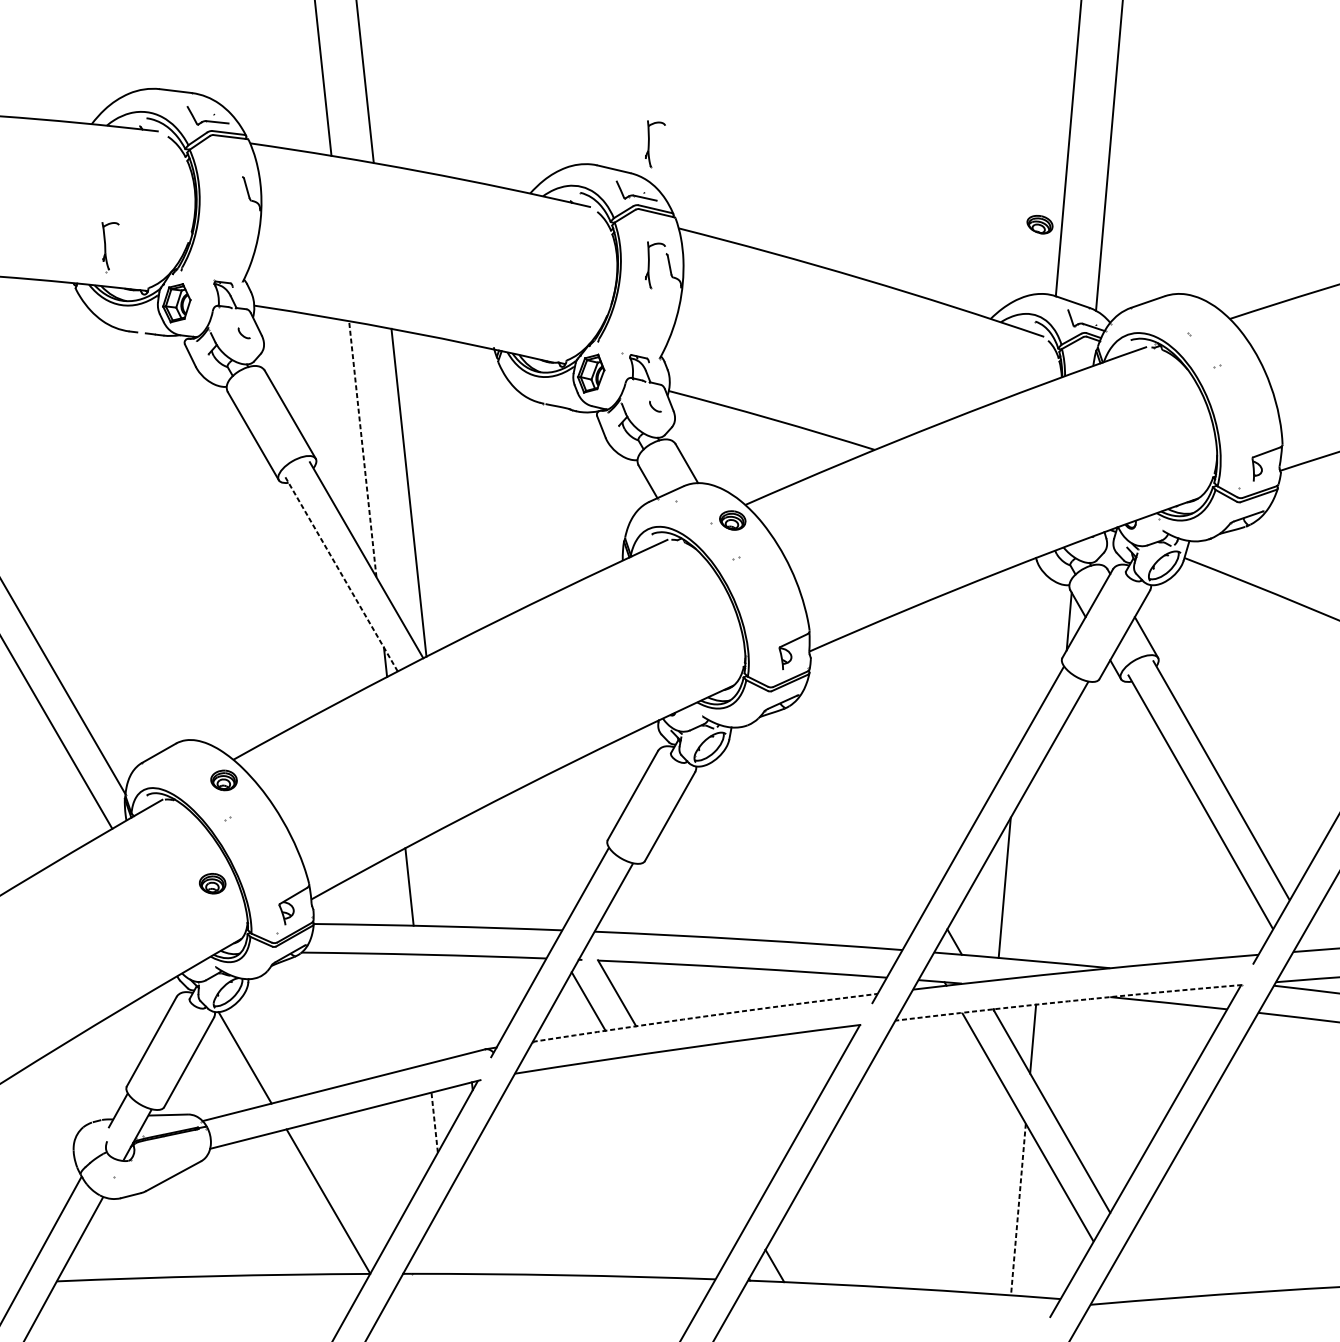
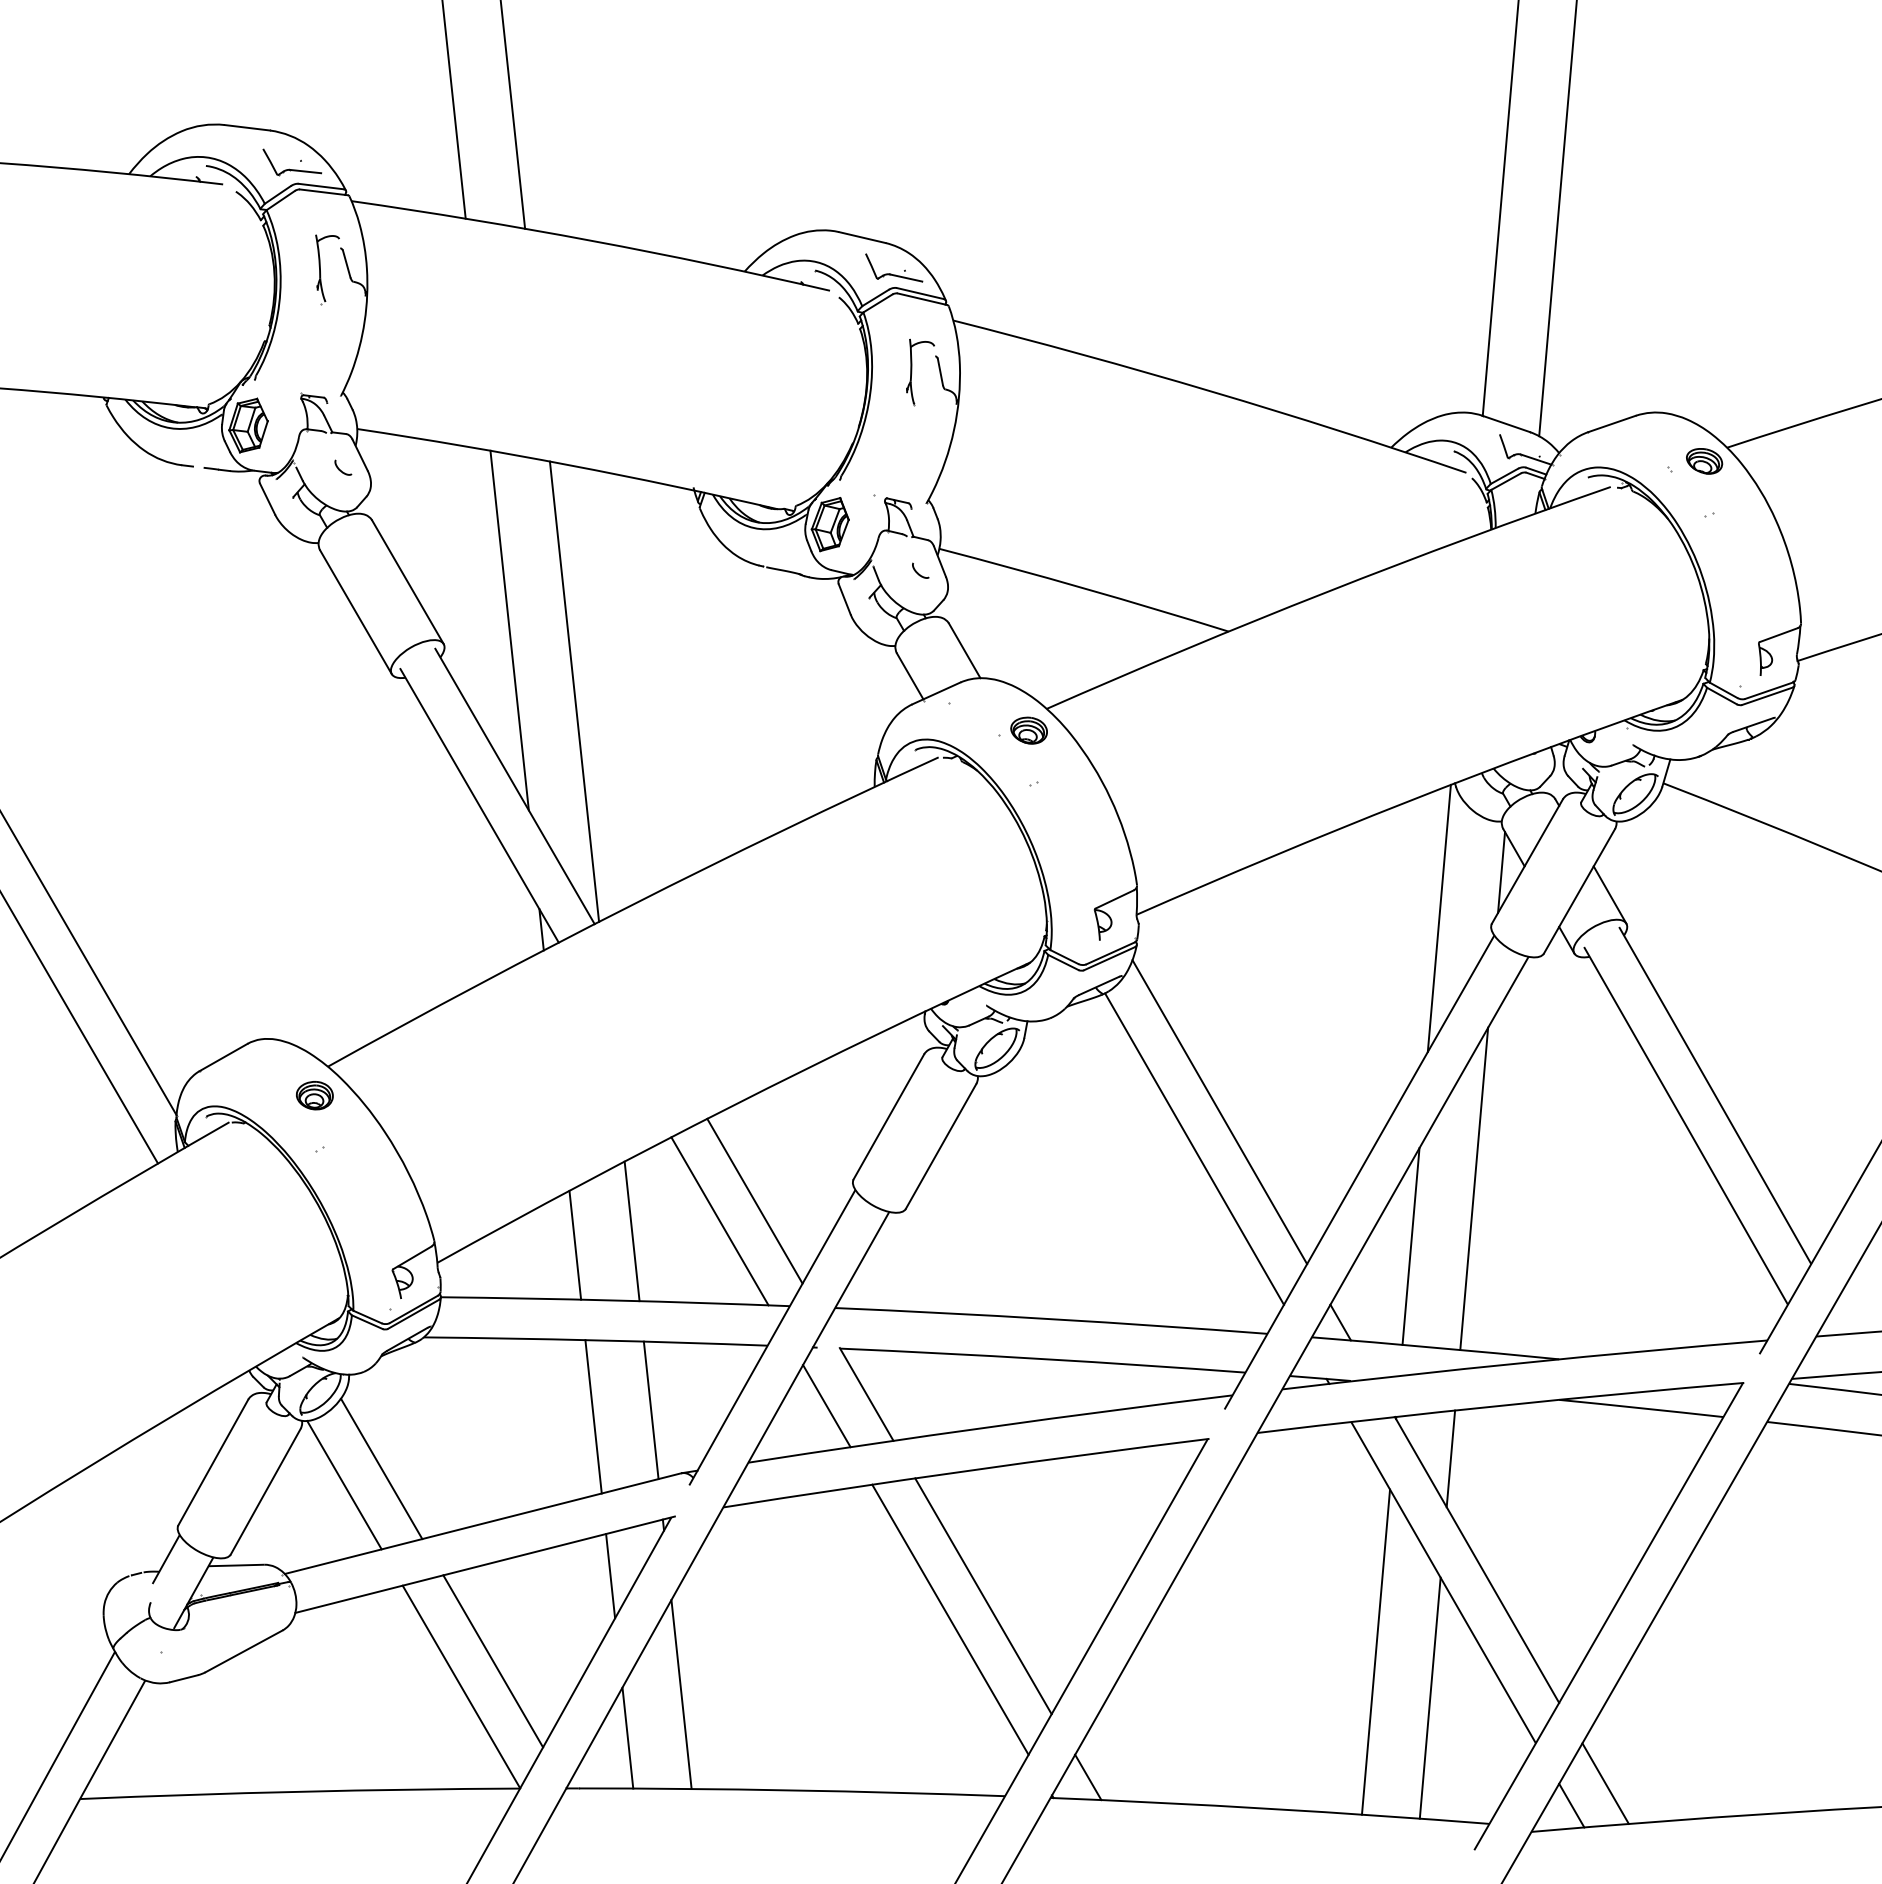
part: (649, 144) -> (912, 202), removed
part: (1039, 224) -> (1704, 461), moved
part: (105, 246) -> (320, 269), moved
line: (362, 449) -> (509, 630), dashed -> solid
line: (341, 573) -> (479, 805), dashed -> solid
line: (1024, 653) -> (1438, 917), added
line: (868, 792) -> (1219, 1112), added
line: (850, 818) -> (1194, 1148), added
line: (1049, 846) -> (1474, 1188), added
line: (537, 855) -> (754, 1200), added
line: (512, 870) -> (719, 1221), added
line: (449, 877) -> (631, 1231), added
part: (212, 883) -> (298, 1240), removed
line: (1068, 1001) -> (1500, 1405), dashed -> solid
line: (463, 1004) -> (650, 1410), added
line: (422, 1008) -> (593, 1416), added
line: (705, 1016) -> (990, 1427), dashed -> solid
line: (271, 1045) -> (381, 1468), added
line: (434, 1122) -> (610, 1575), dashed -> solid
line: (700, 1137) -> (983, 1596), added
line: (676, 1153) -> (950, 1619), added
line: (979, 1176) -> (1375, 1651), added
line: (351, 1183) -> (493, 1661), added
line: (485, 1206) -> (681, 1694), added
line: (1018, 1209) -> (1430, 1698), dashed -> solid
line: (446, 1237) -> (627, 1737), added
line: (1143, 1270) -> (1605, 1783), added
line: (1119, 1285) -> (1571, 1805), added

